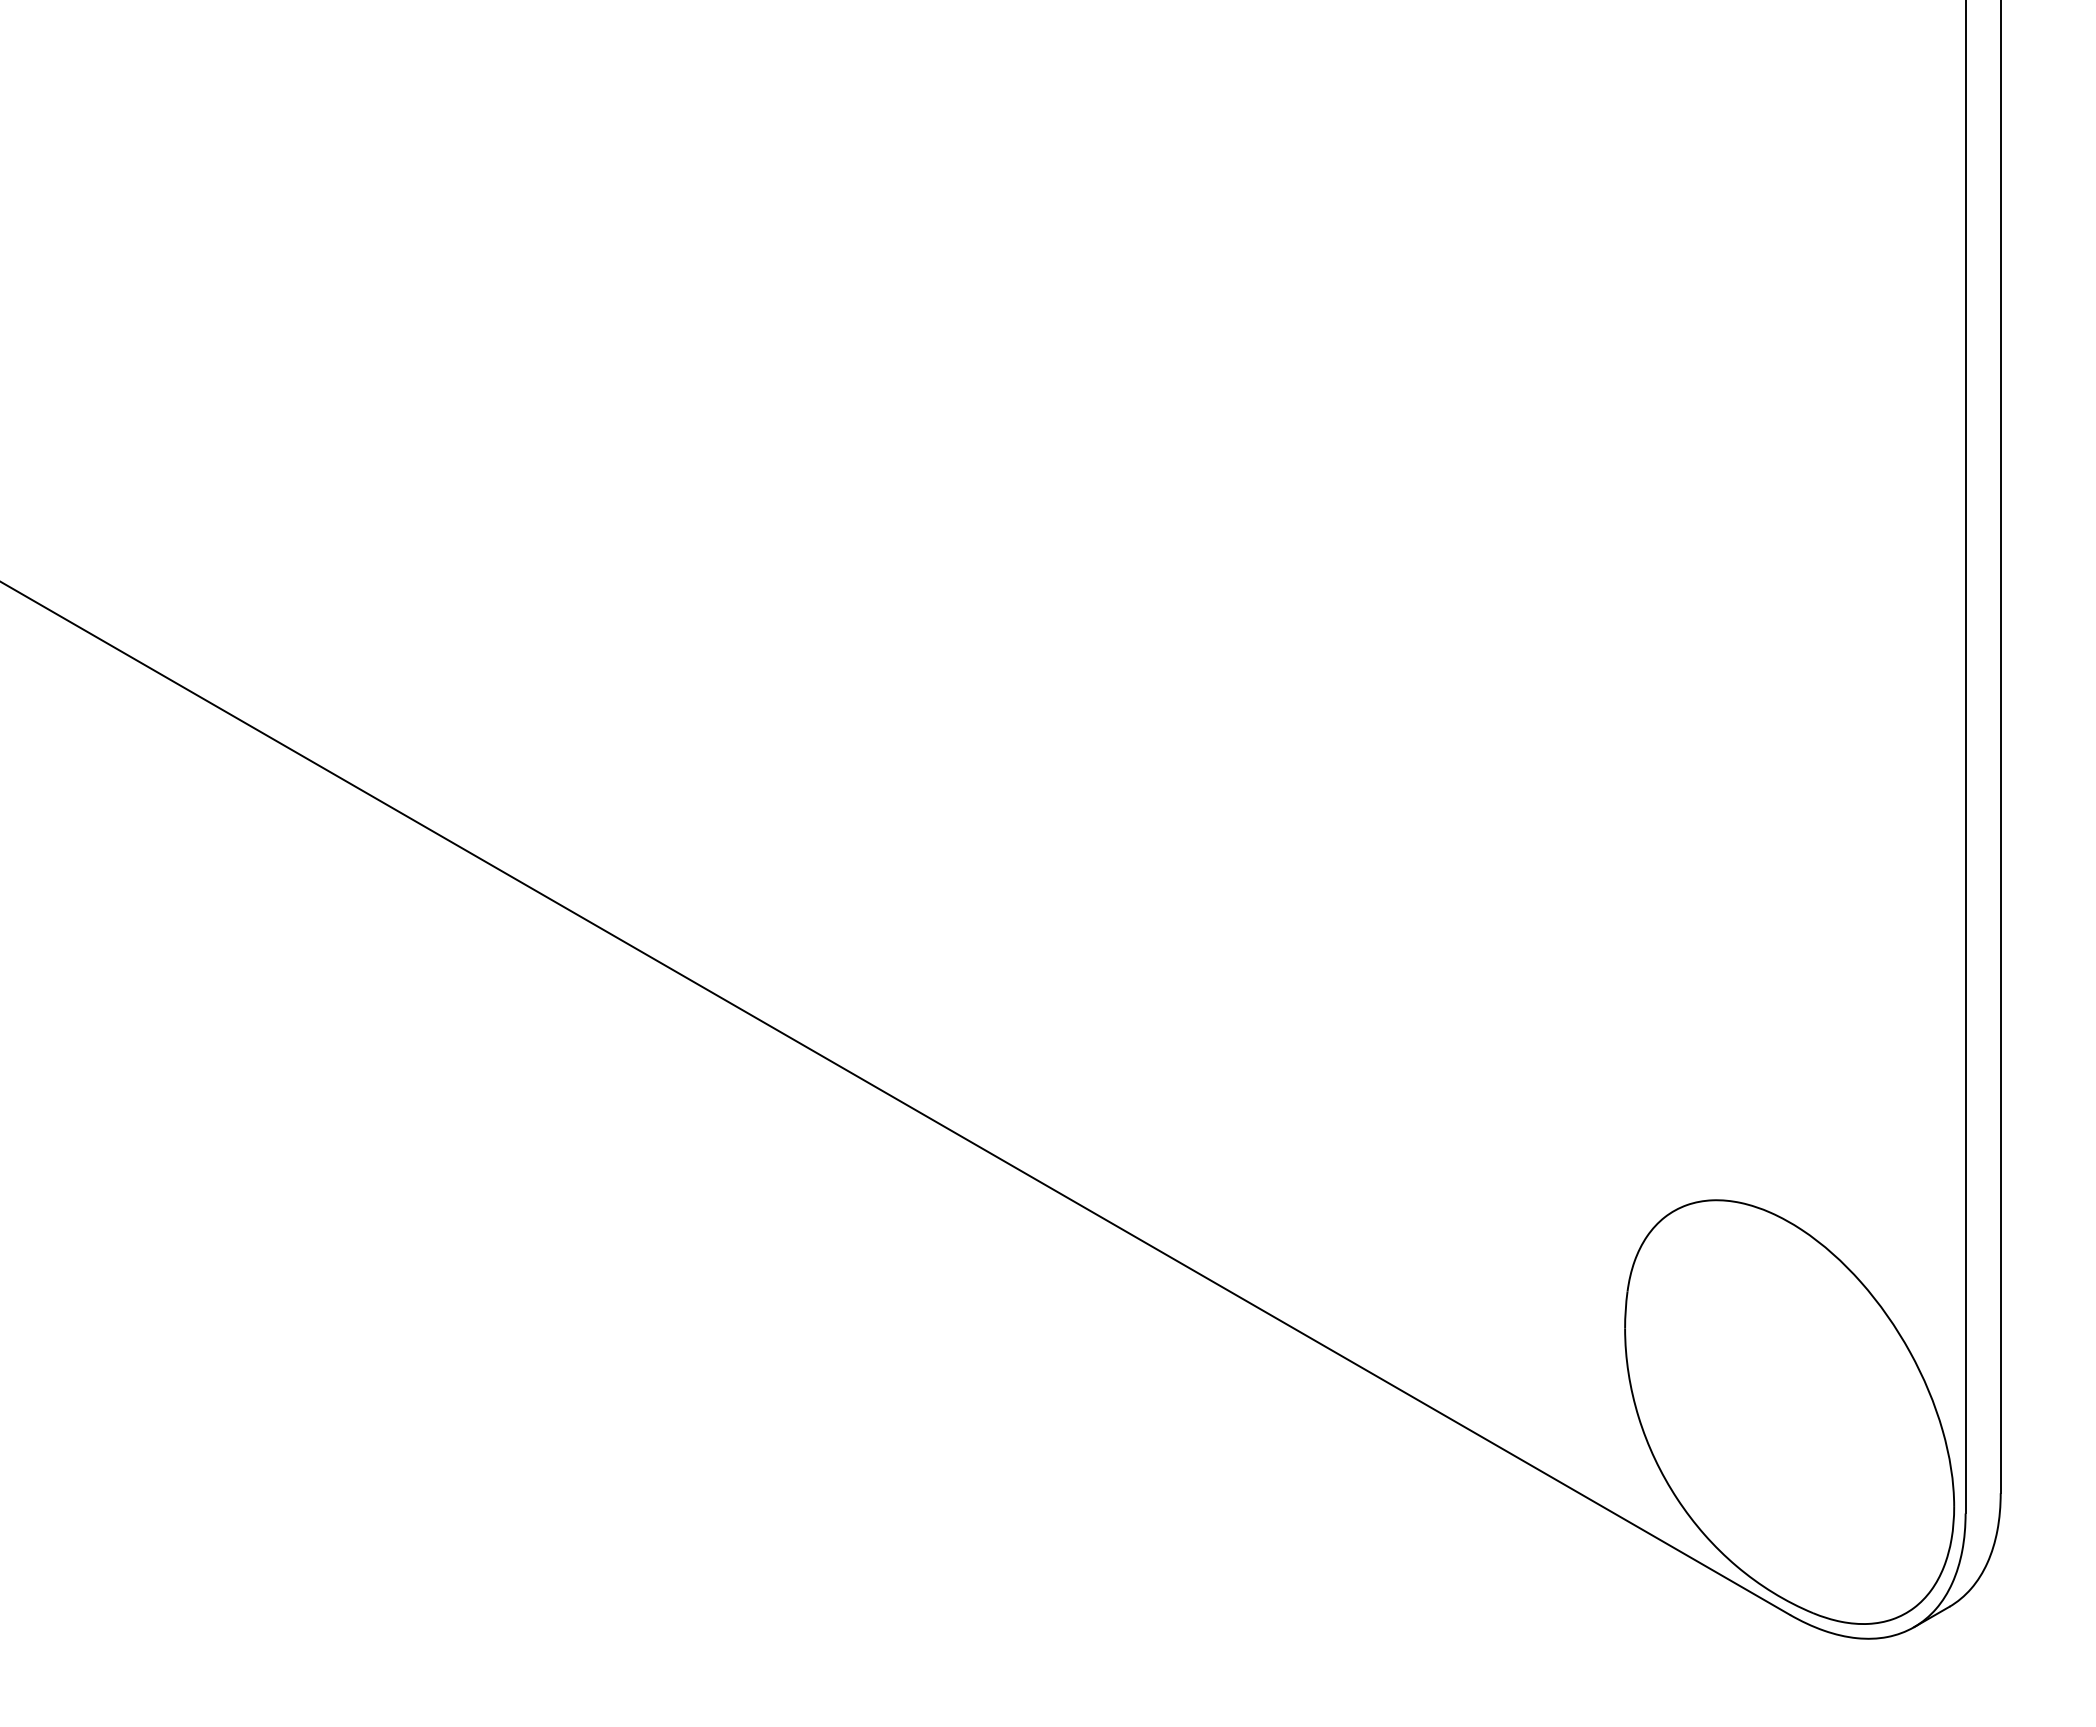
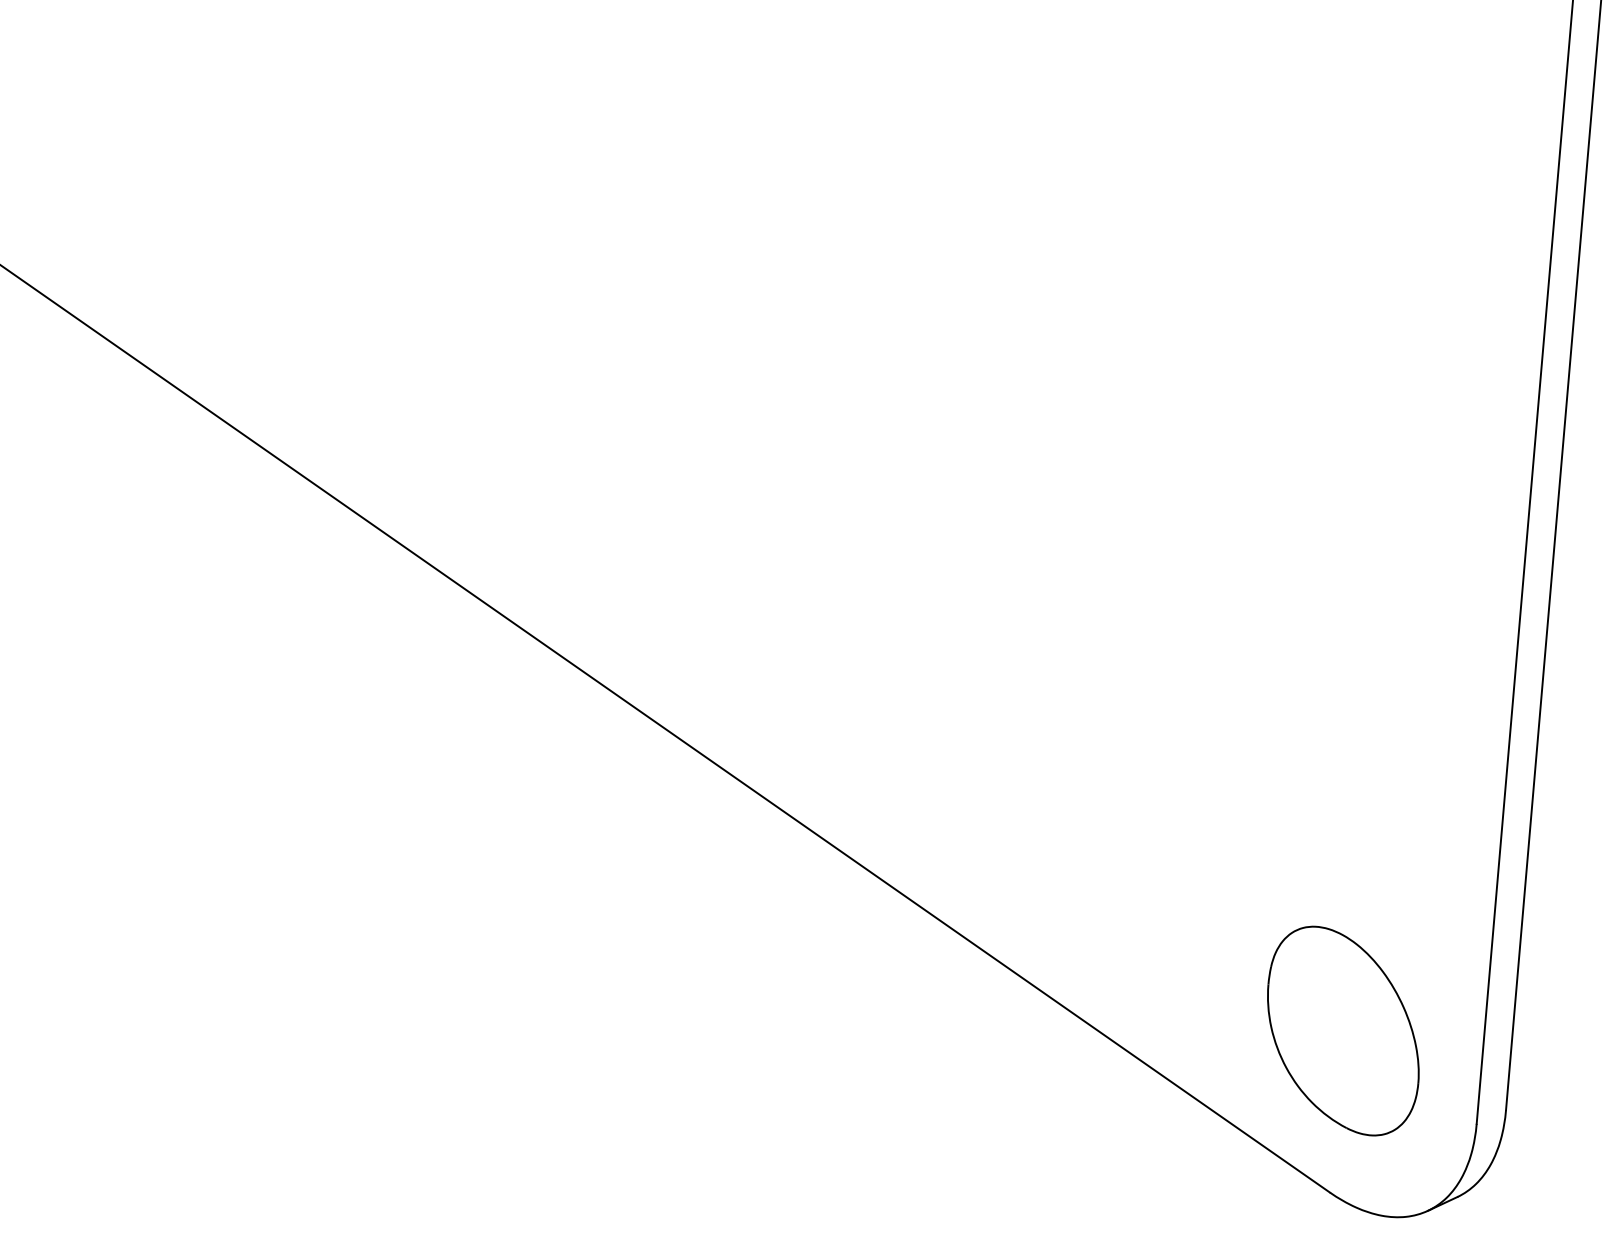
part: (1789, 1411) -> (1343, 1030), size x0.6

